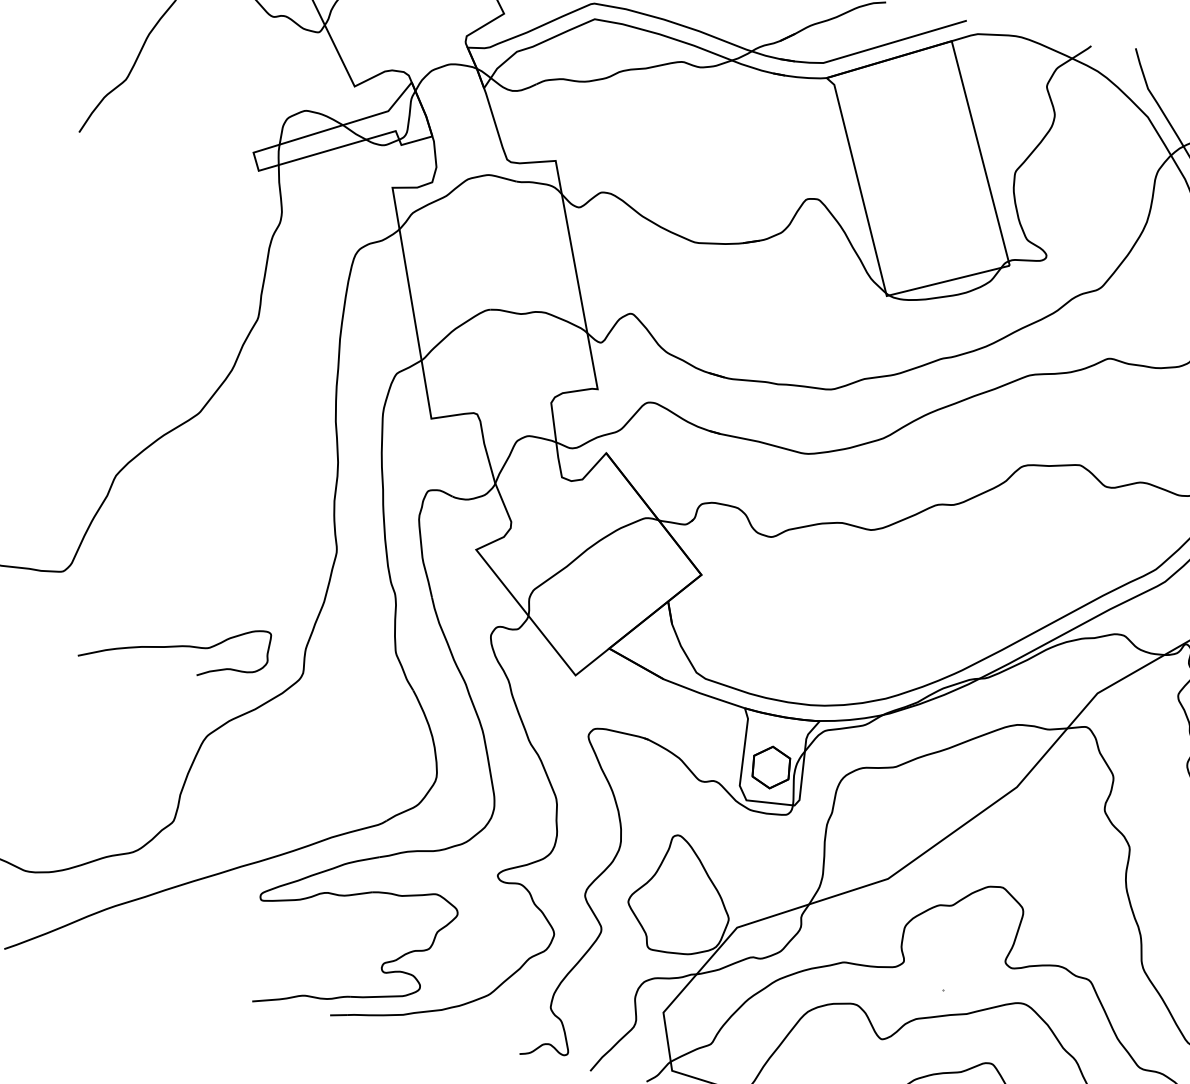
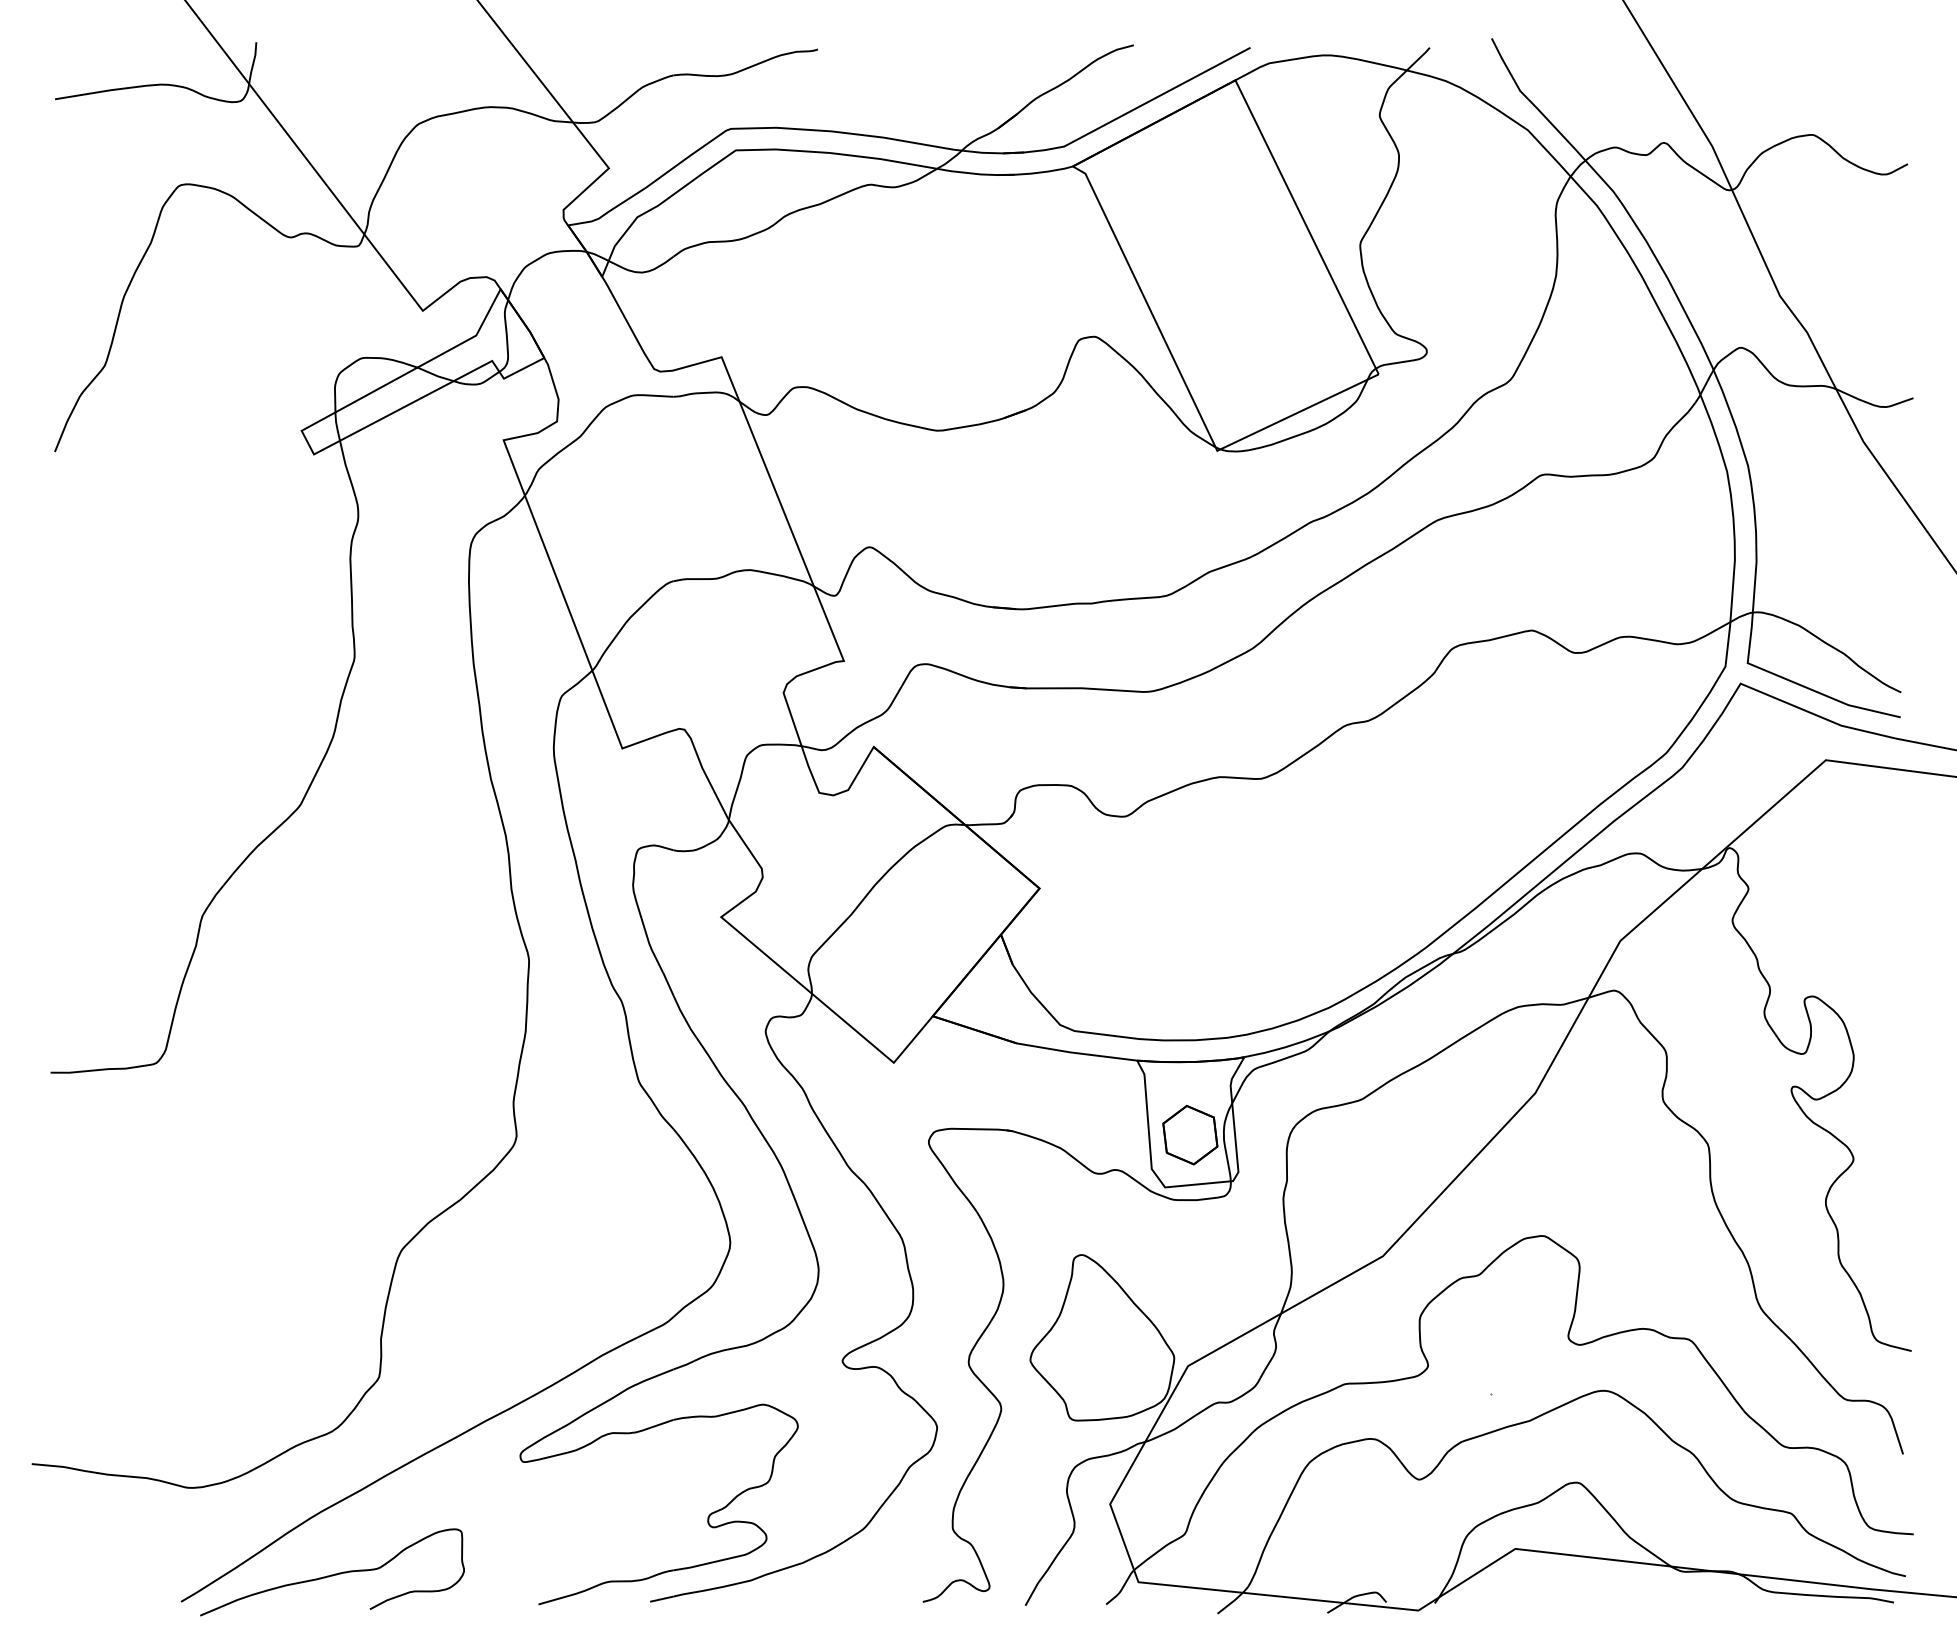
curve: (175, 645) -> (332, 1574), moved

